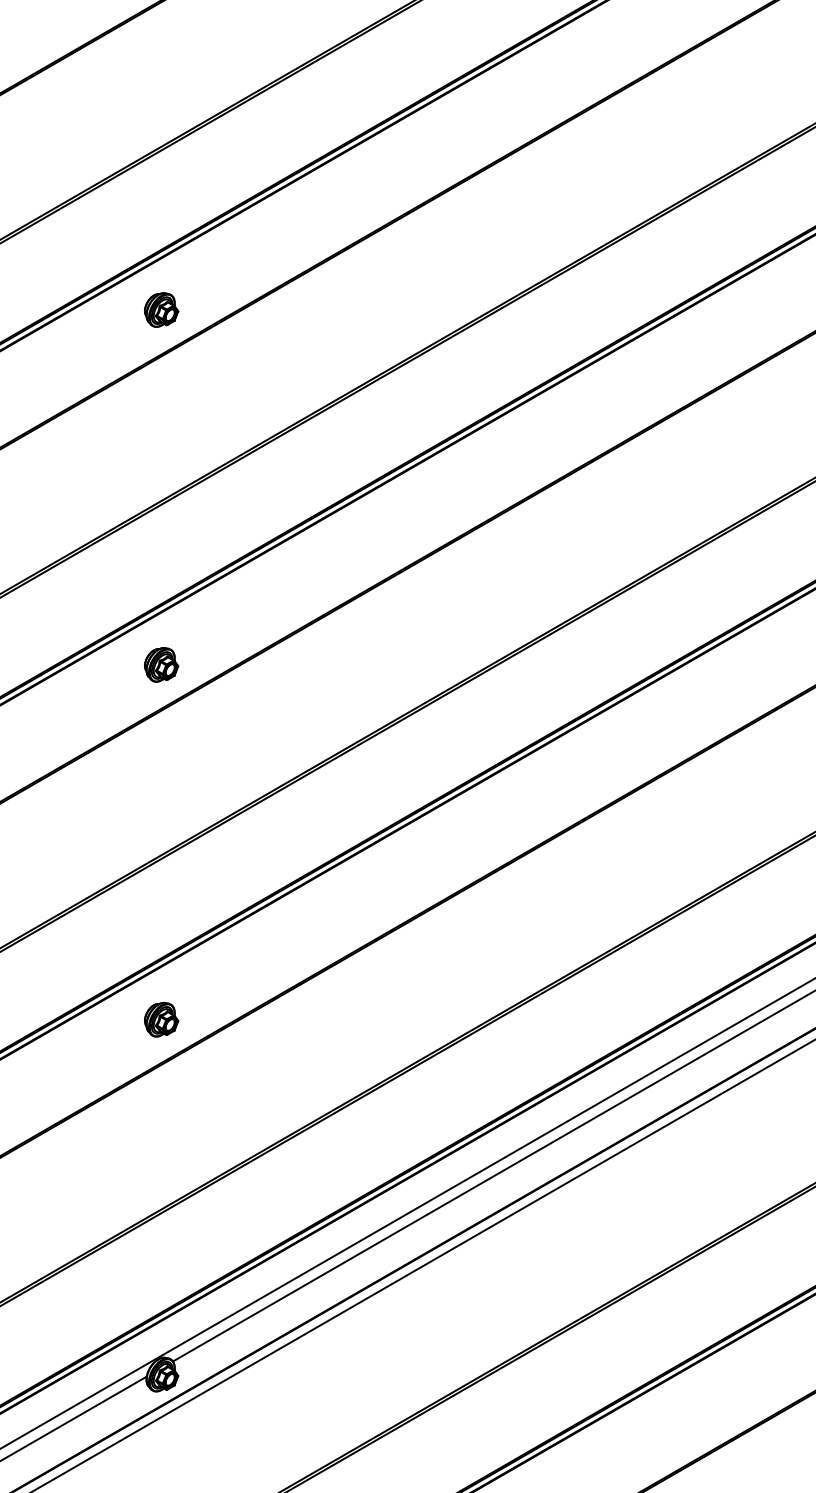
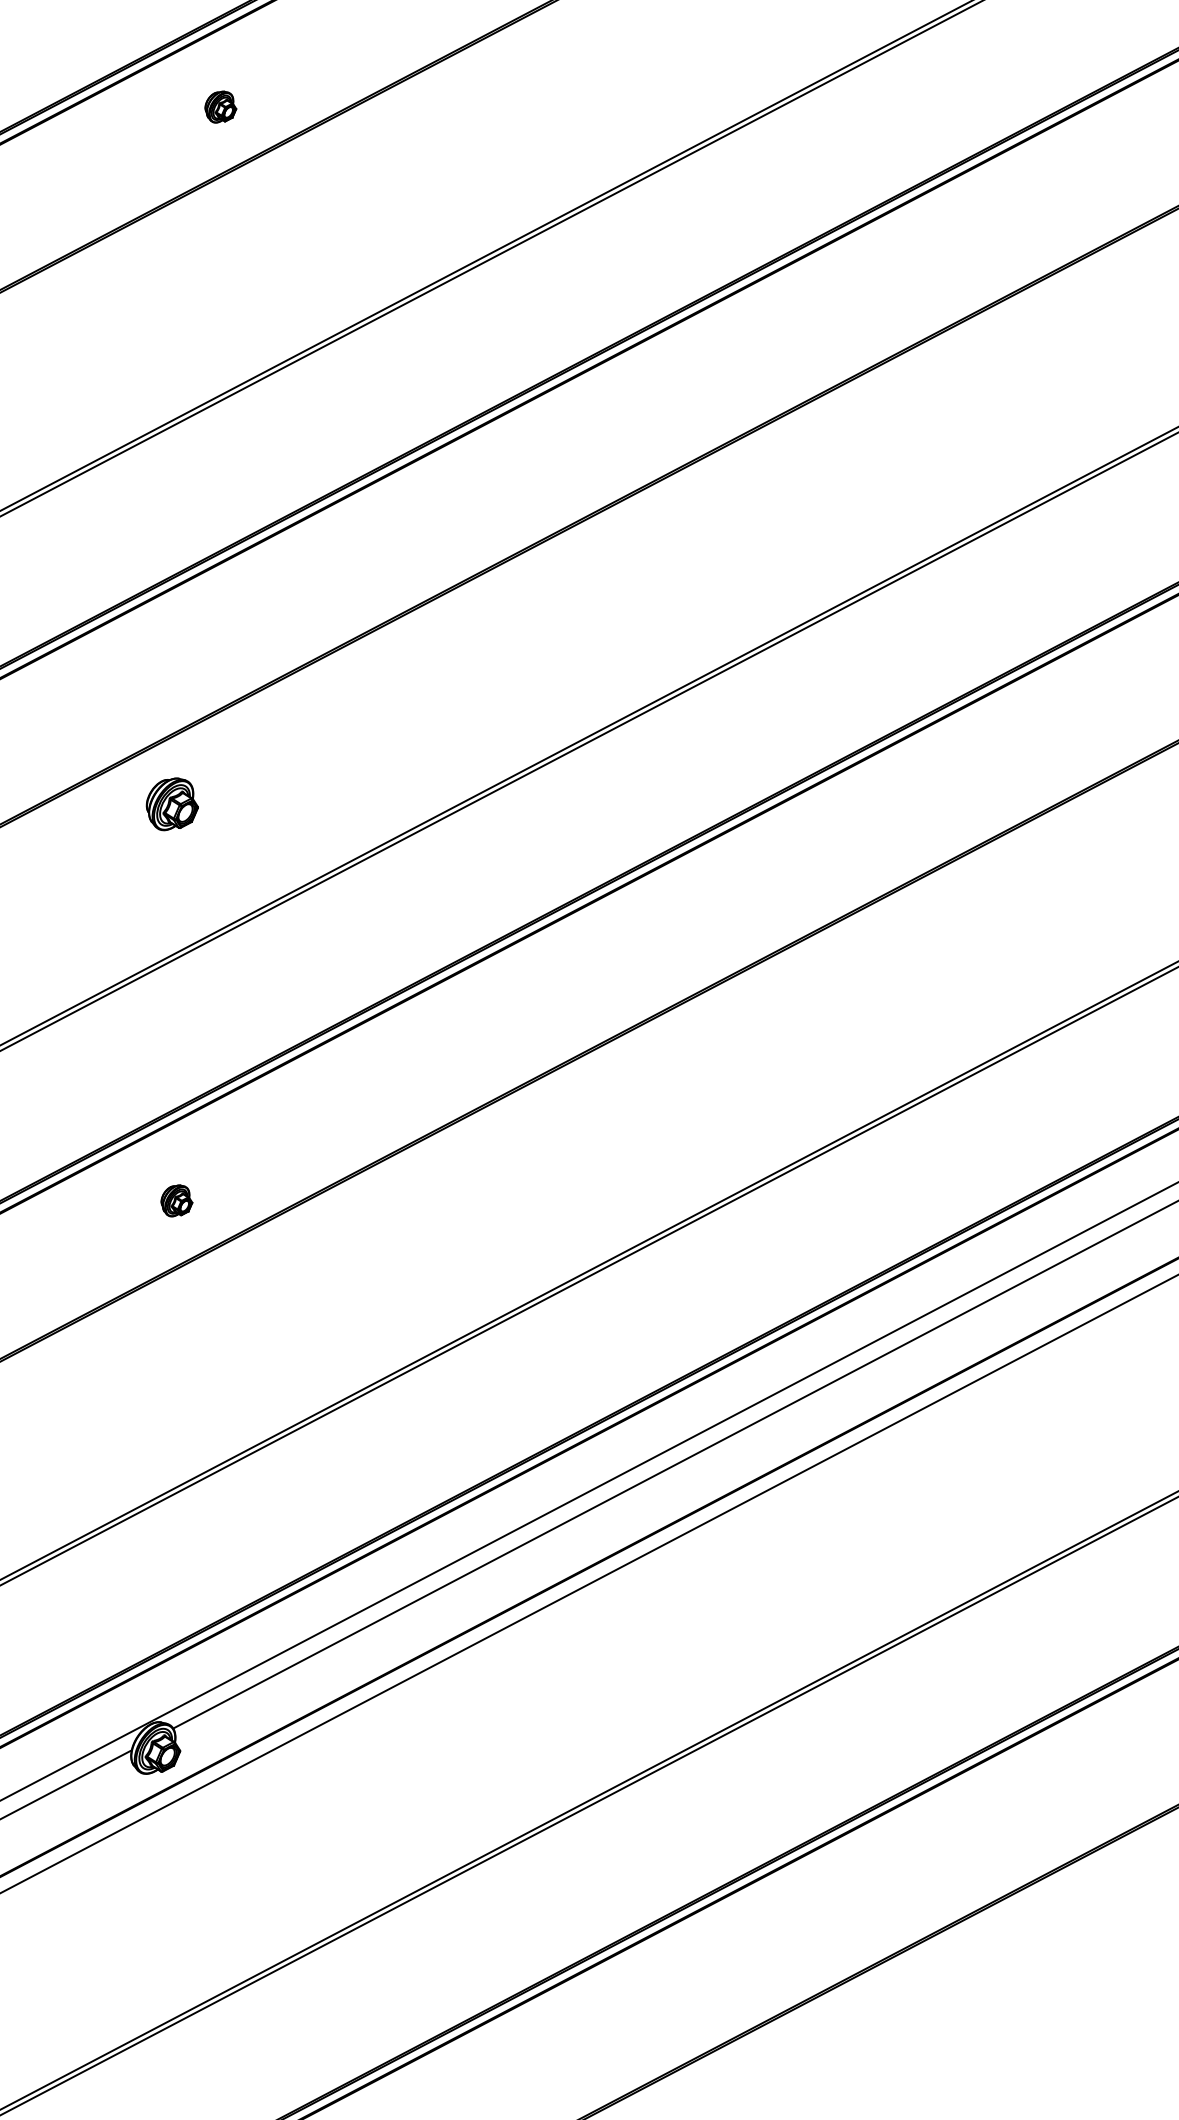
part: (161, 309) -> (220, 106), size x0.6
part: (161, 664) -> (172, 803), moved
part: (161, 1019) -> (176, 1200), size x0.6

